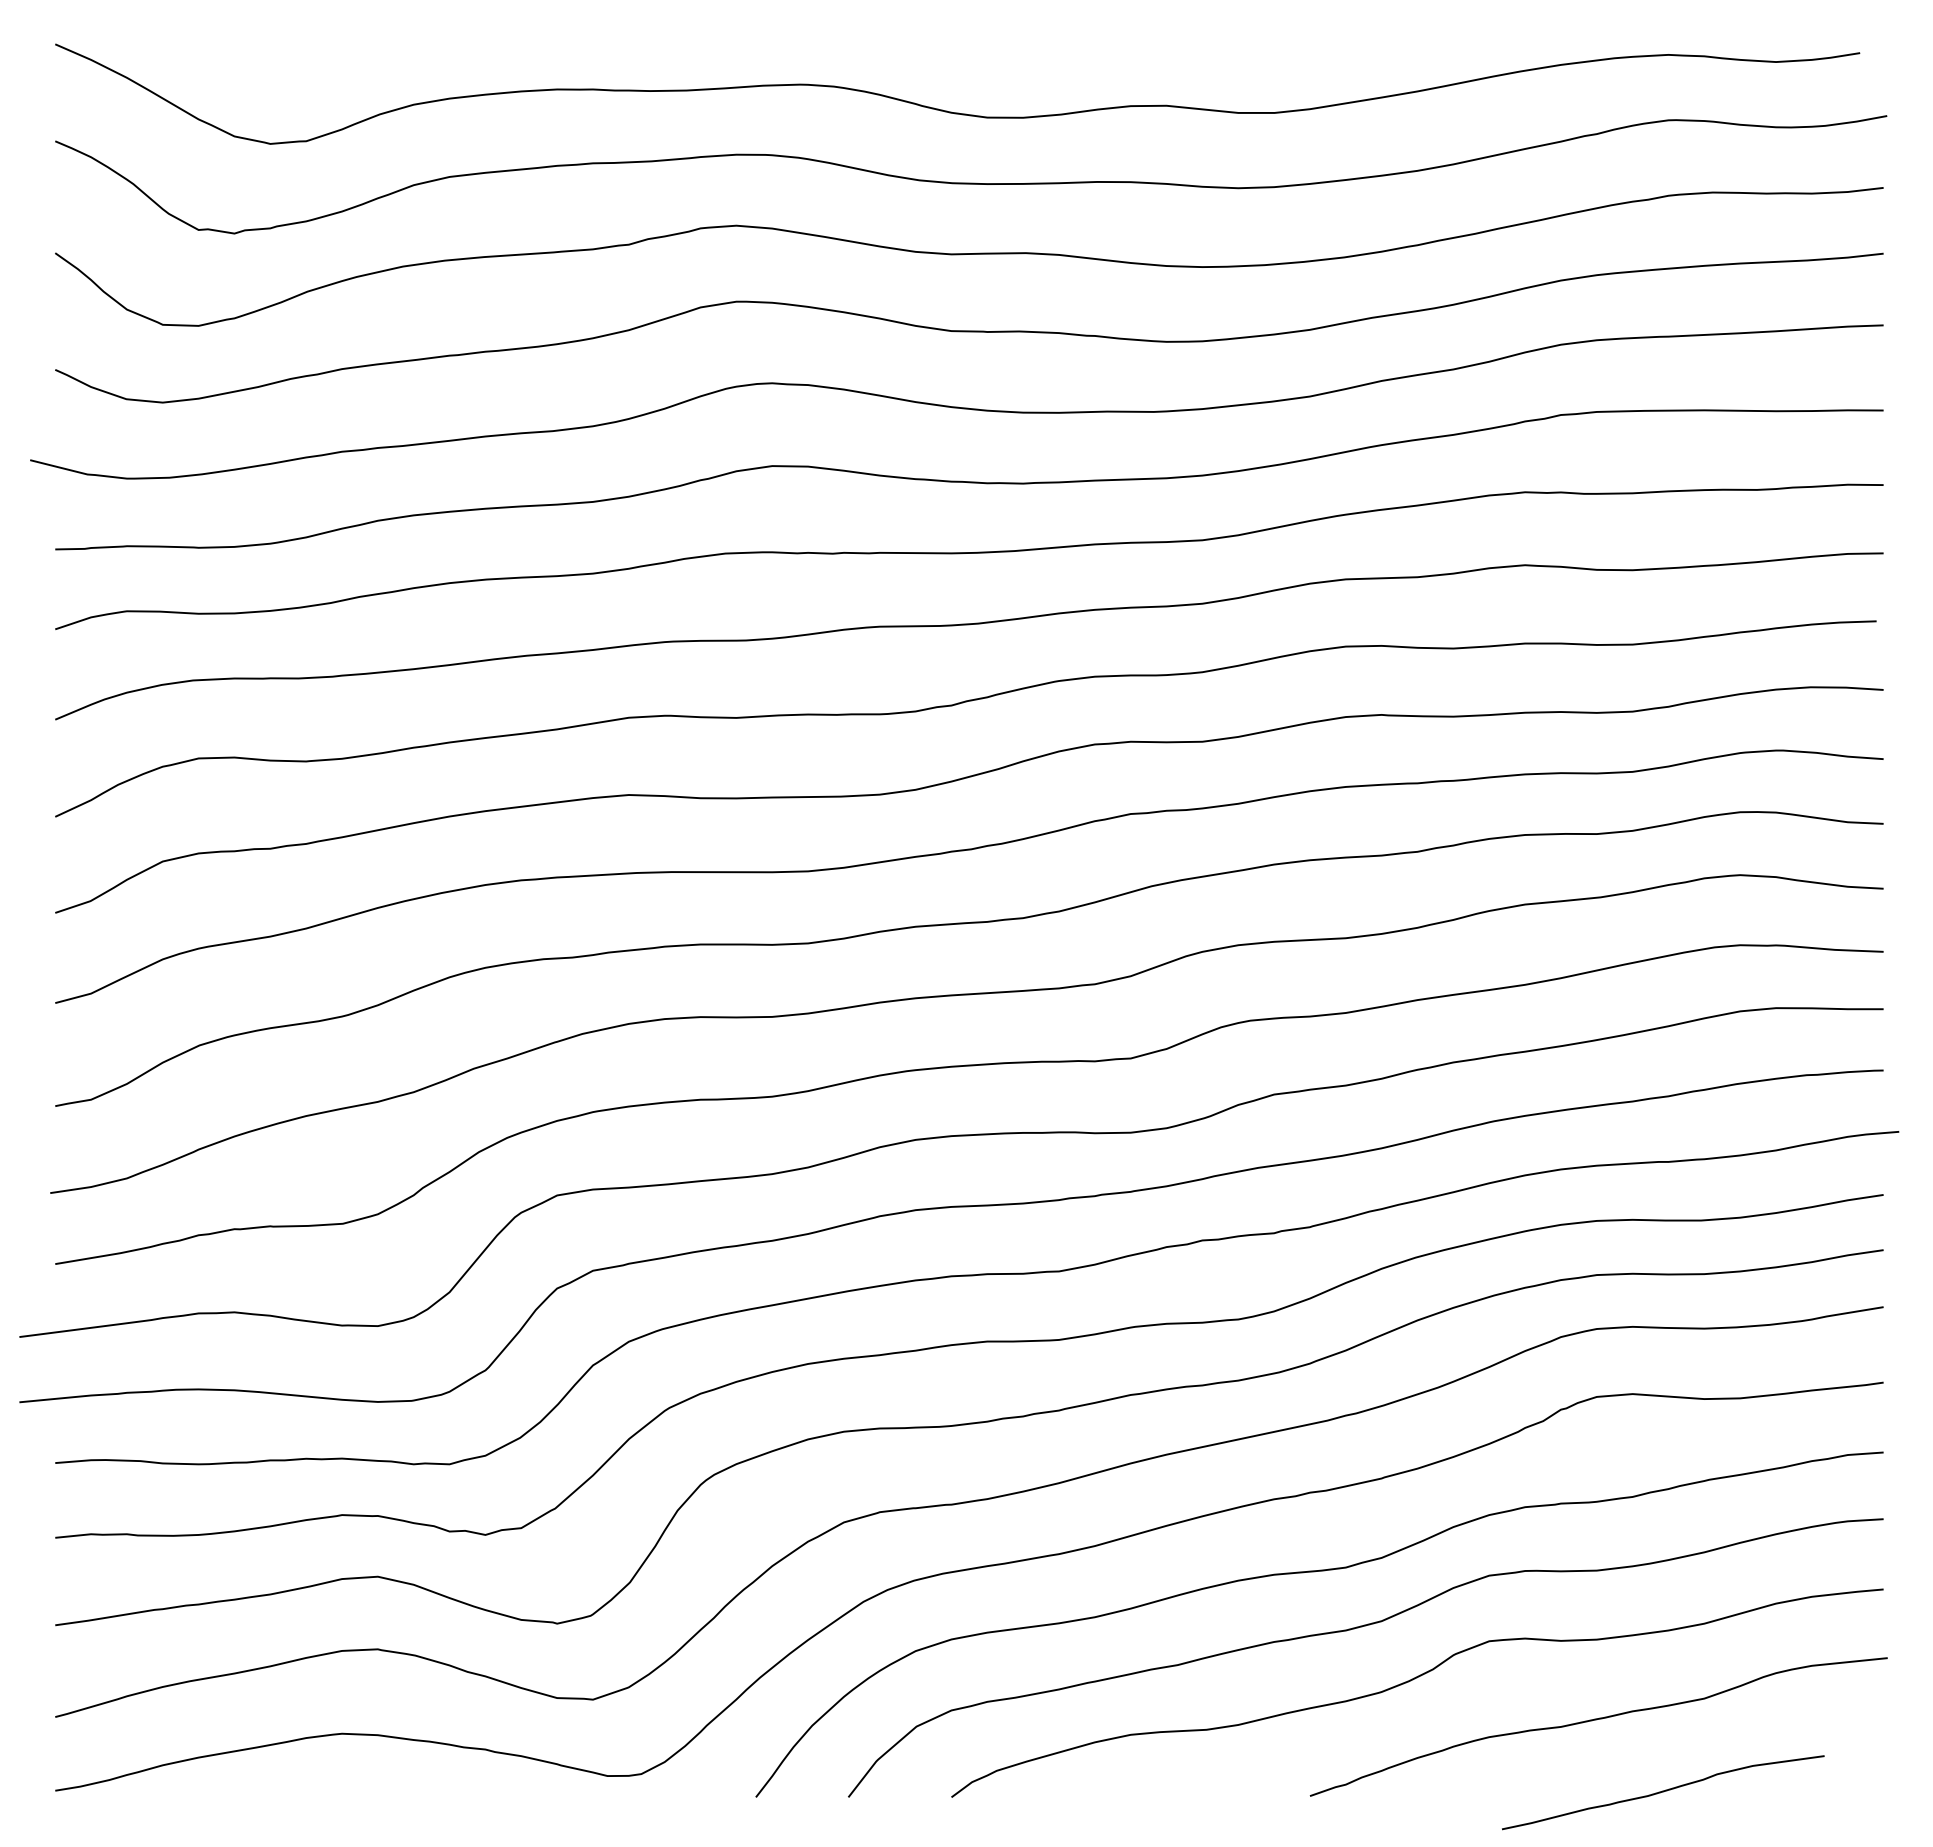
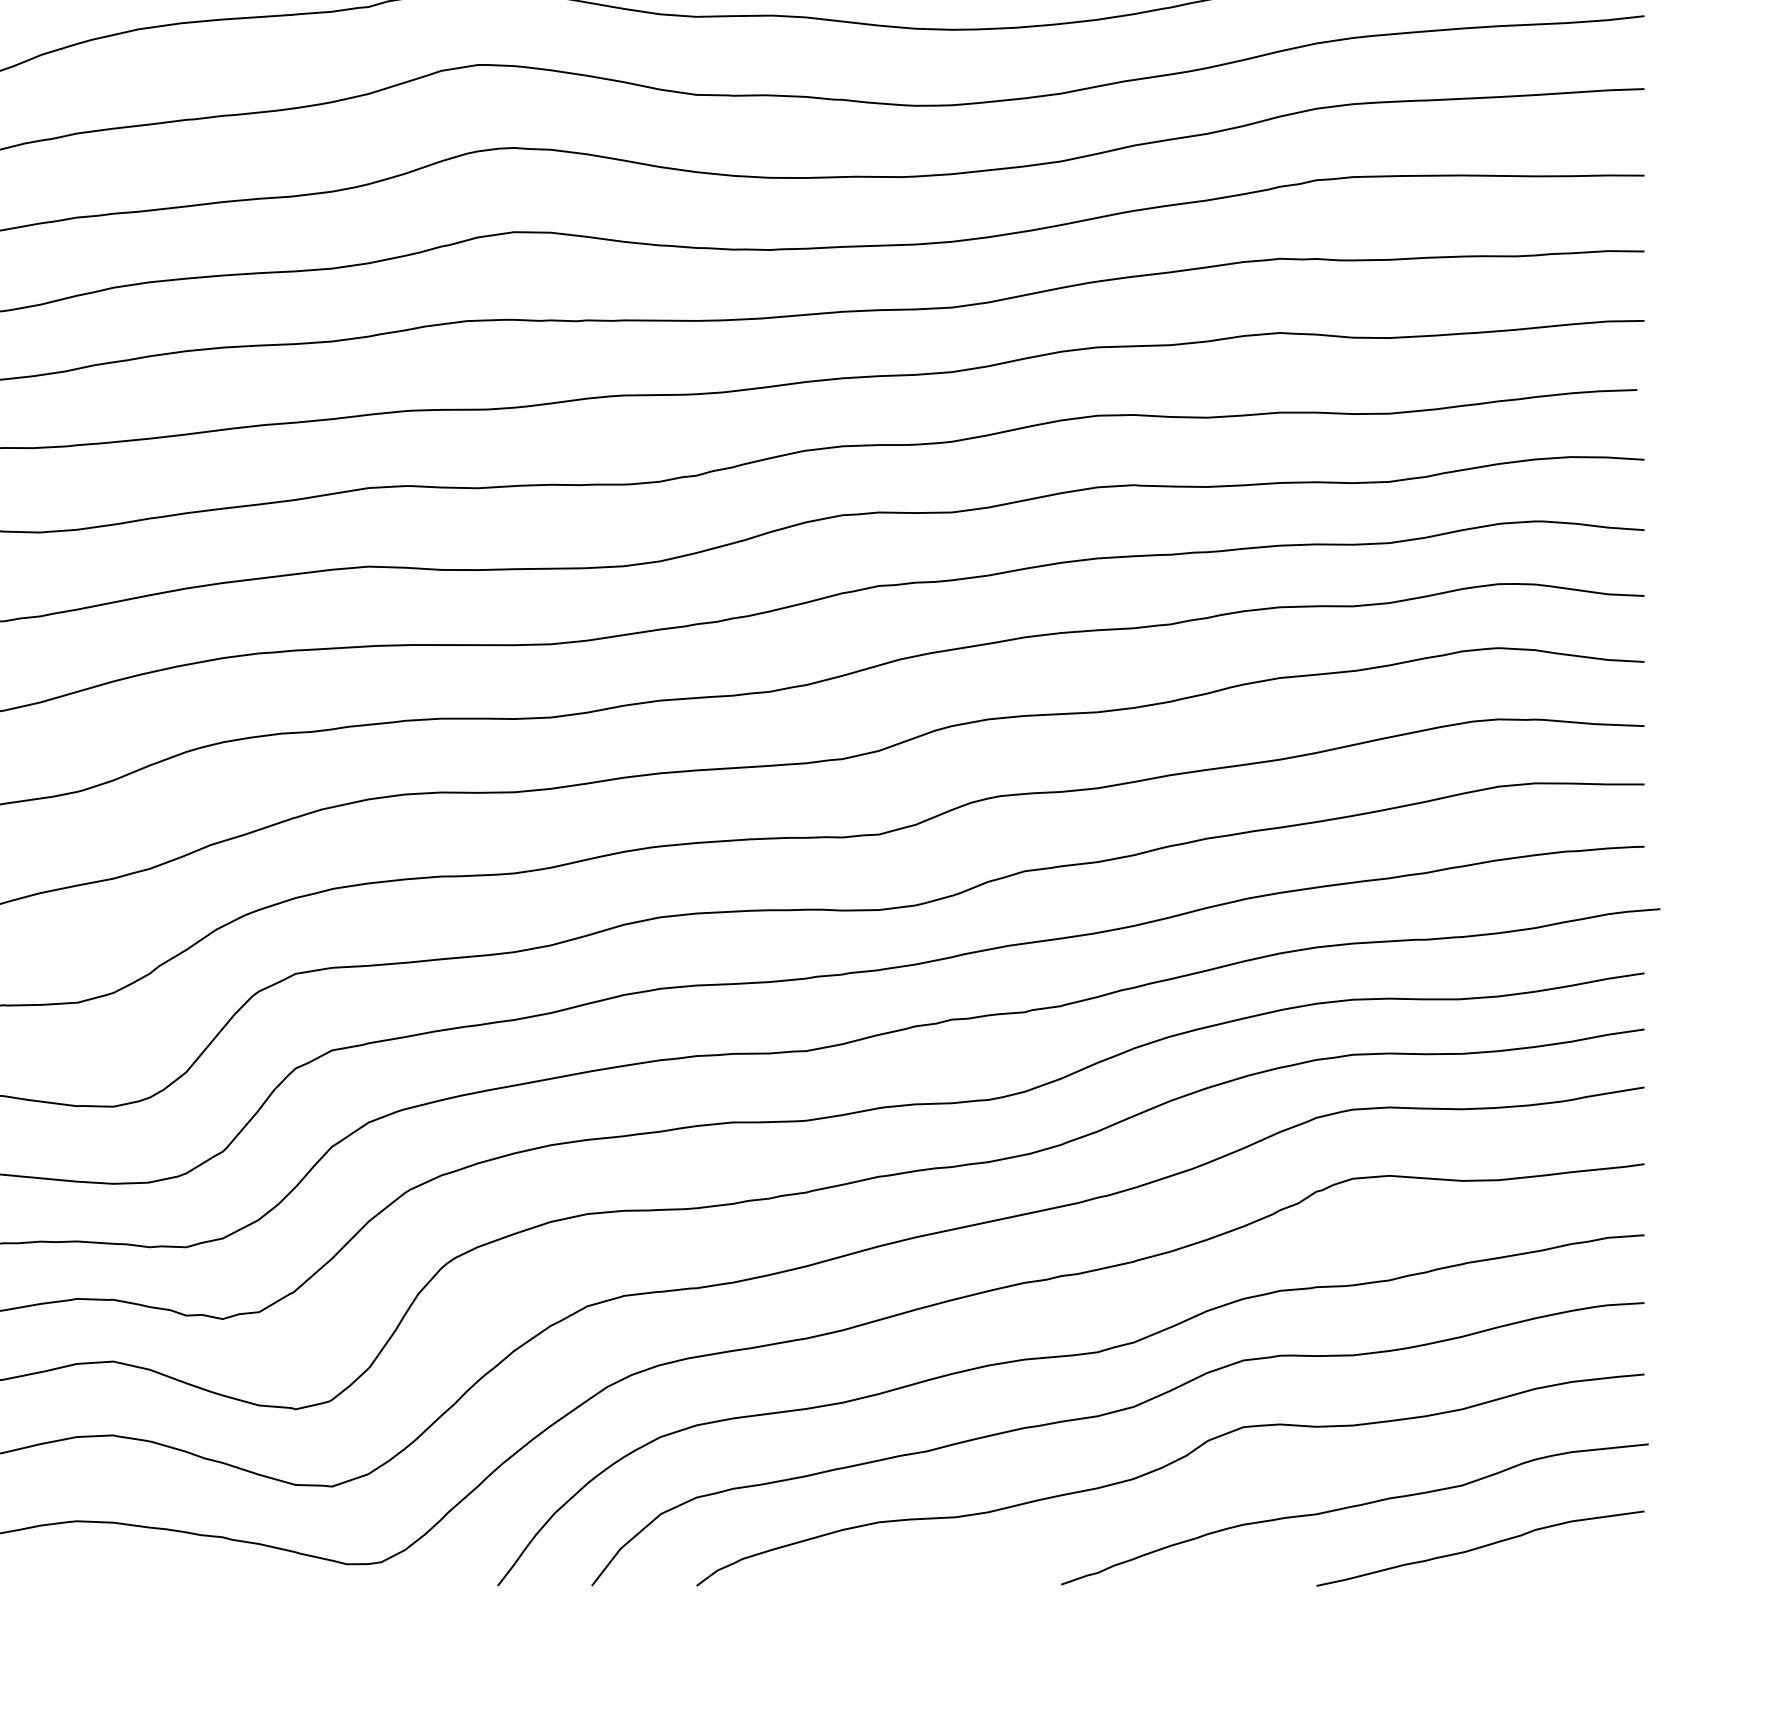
curve: (1663, 1792) -> (1480, 1548), moved

